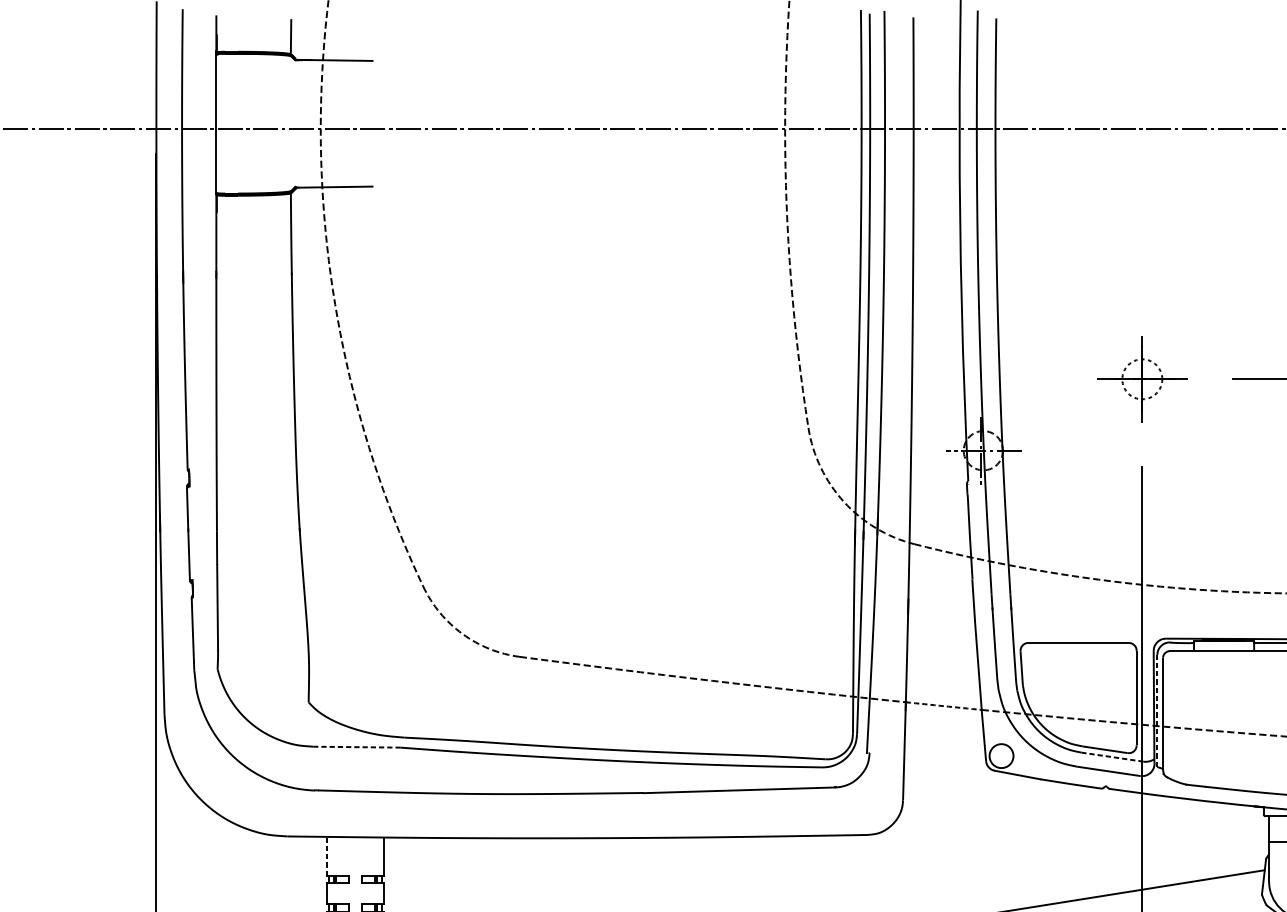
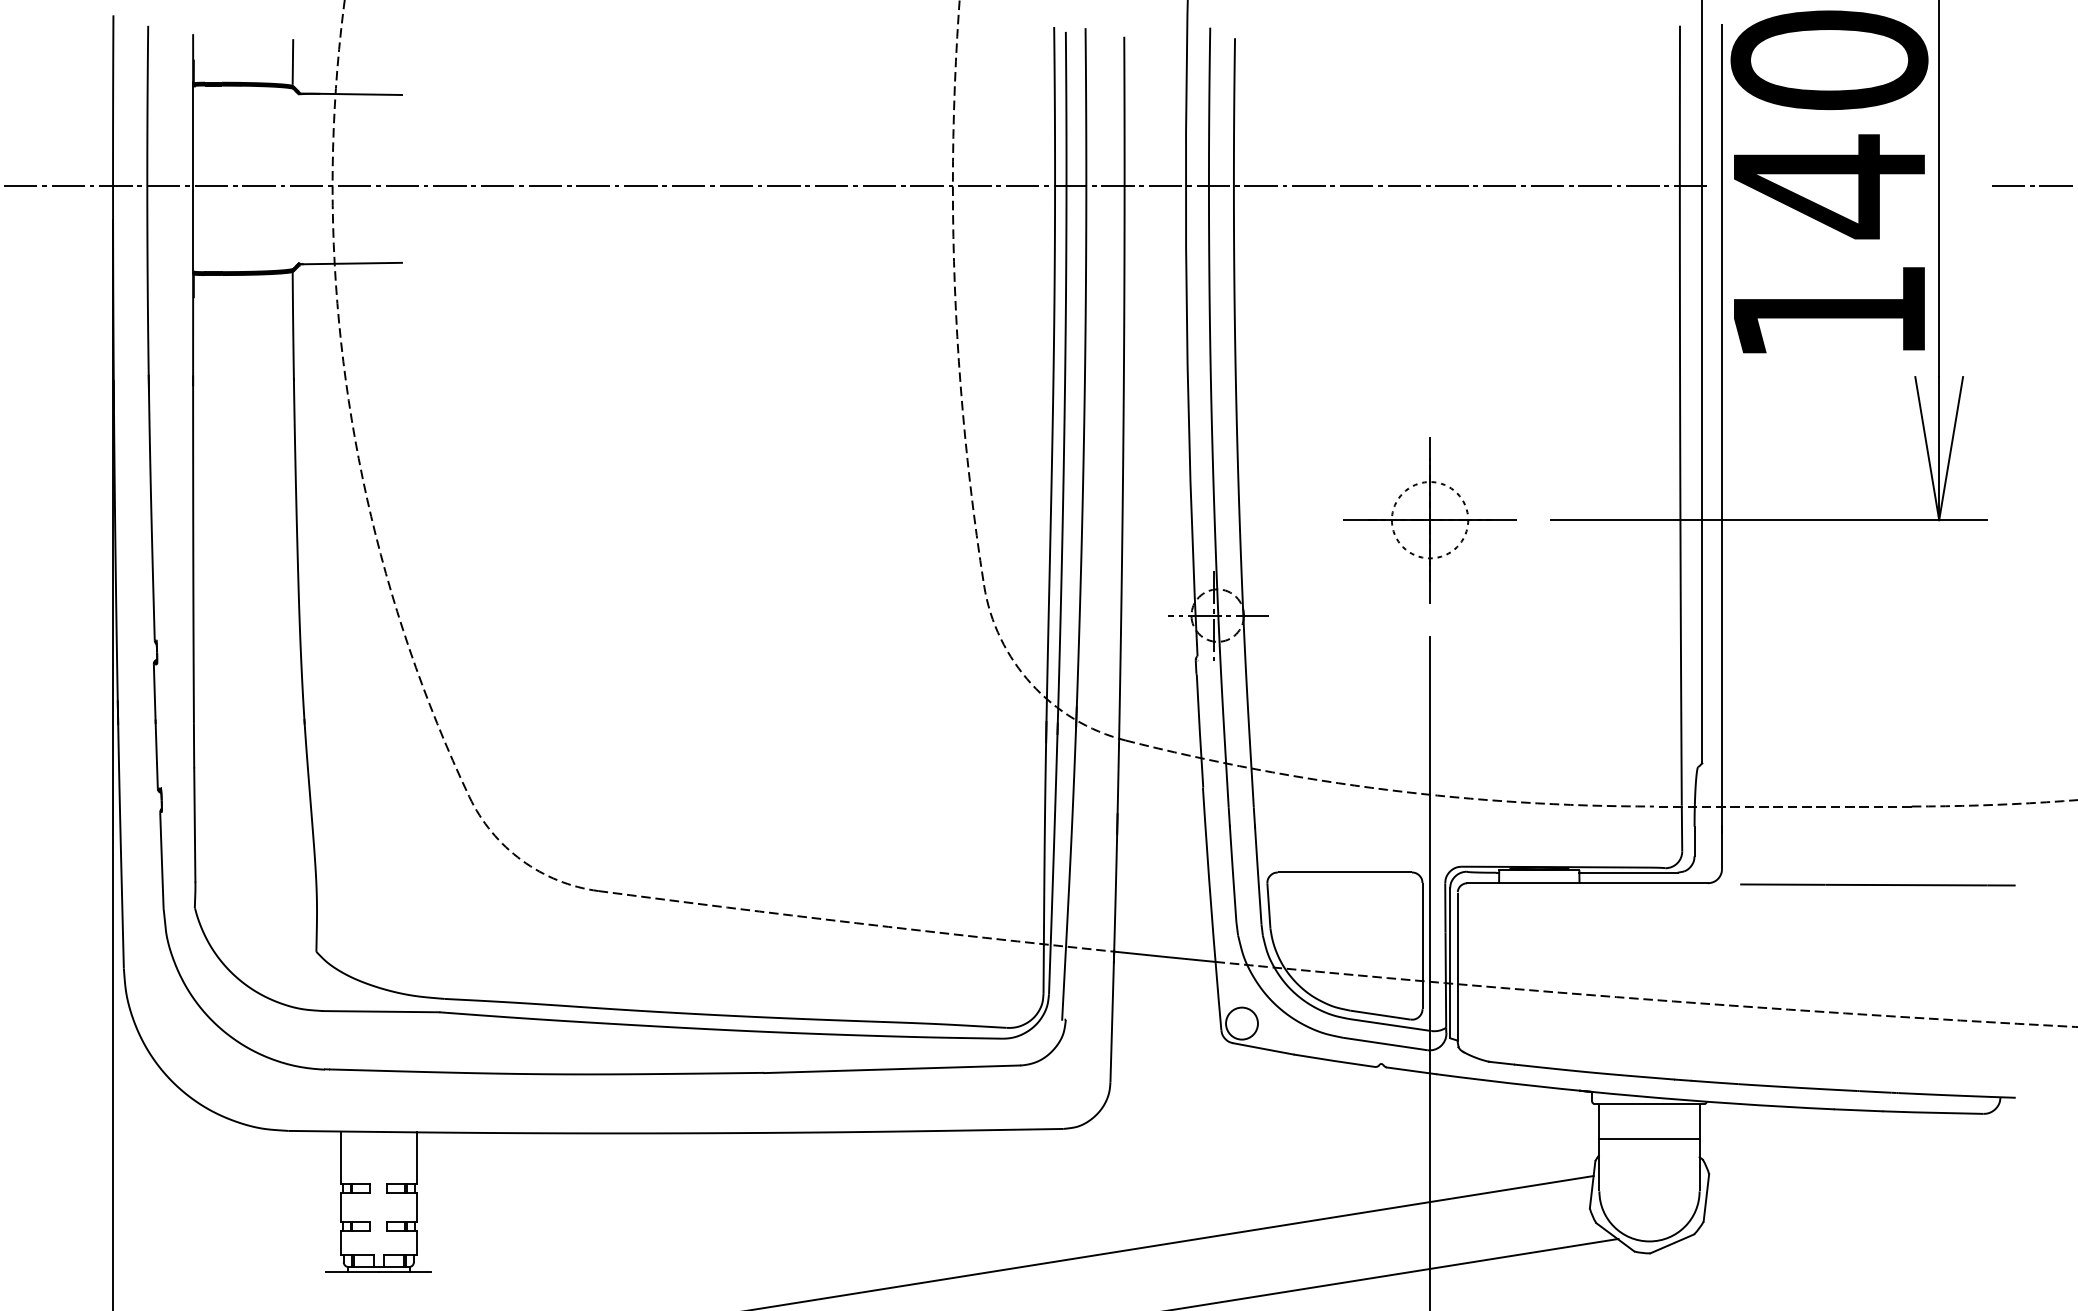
part: (1141, 379) -> (1429, 520), size x1.43
arc: (943, 705) -> (1164, 956), dashed -> solid
line: (1157, 711) -> (1450, 963), dashed -> solid
line: (356, 747) -> (380, 1011), dashed -> solid
line: (1112, 757) -> (1390, 1025), dashed -> solid
line: (326, 856) -> (340, 1157), dashed -> solid

